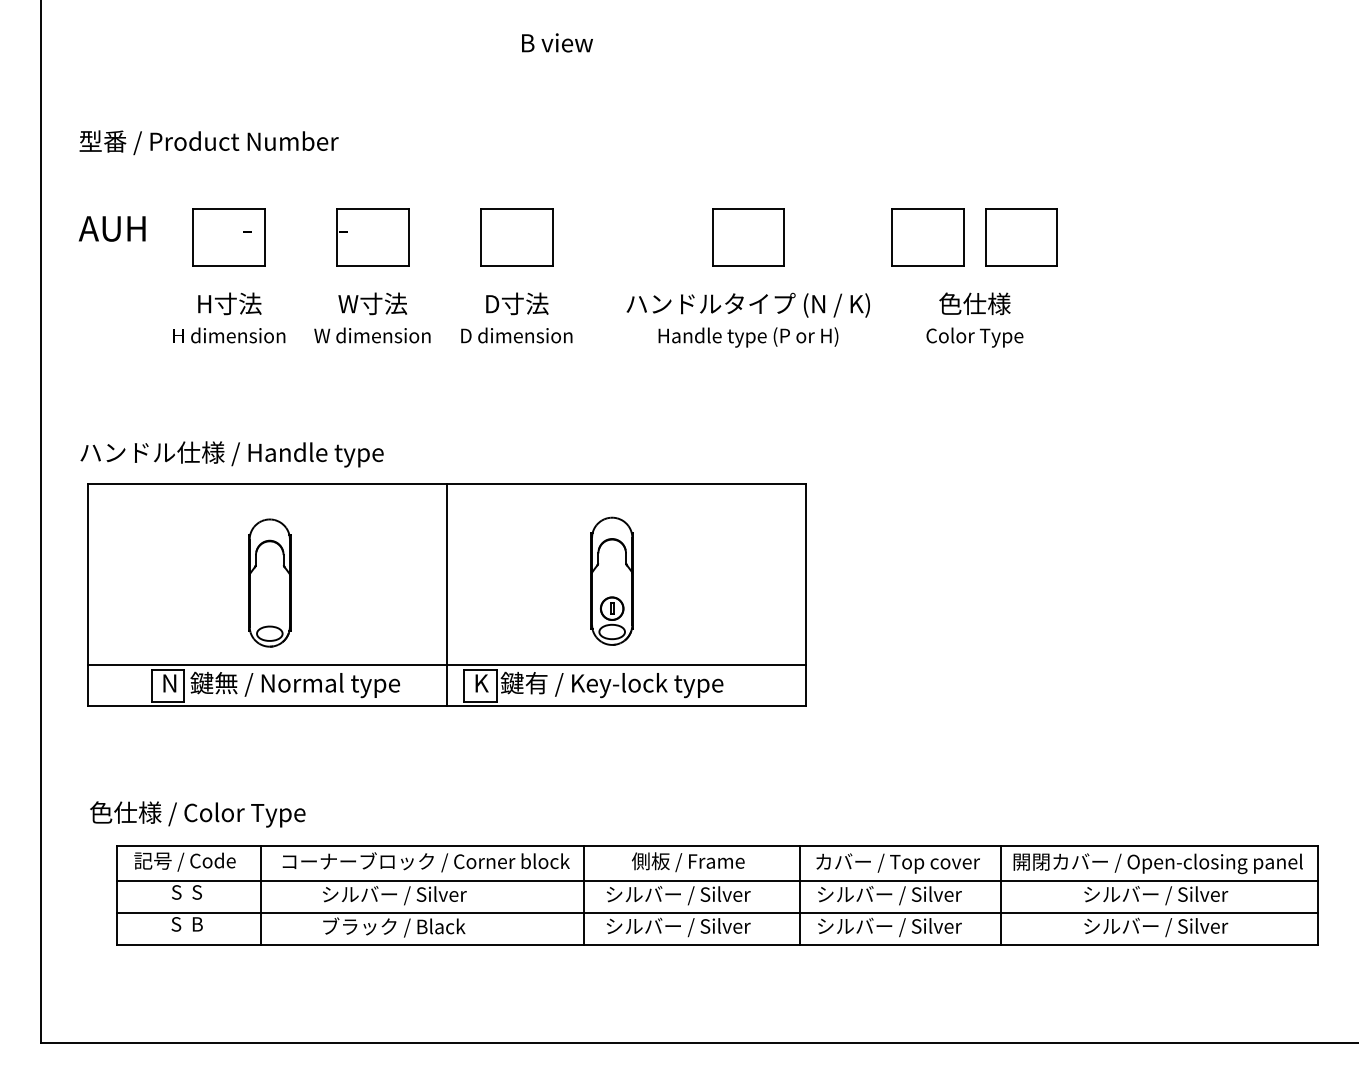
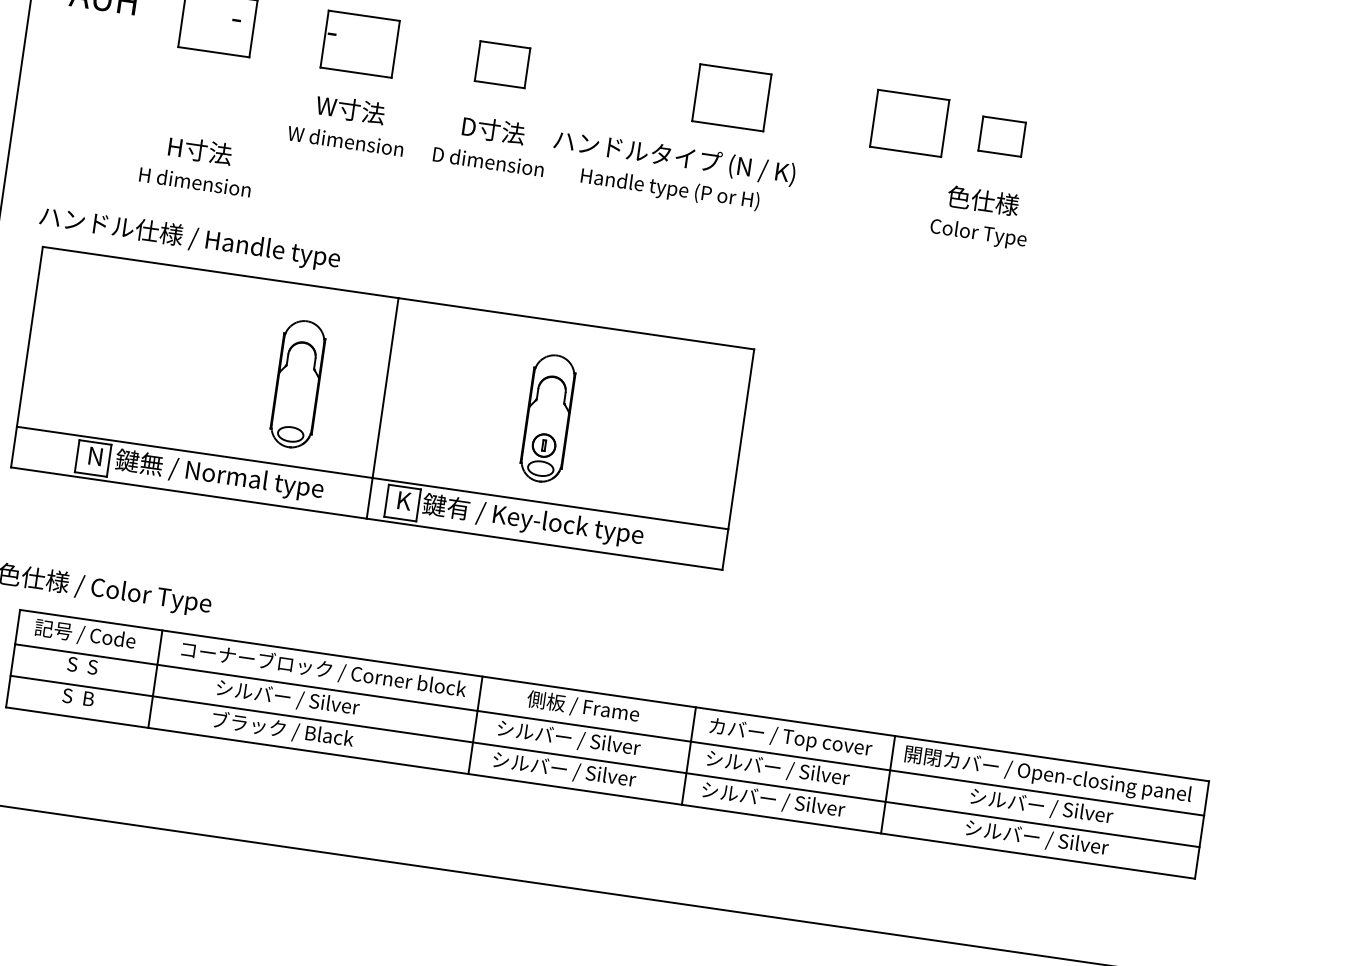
part: (516, 237) -> (502, 64), size x0.7
part: (1021, 237) -> (1002, 136), size x0.6
text: (229, 317) -> (197, 164), moved
text: (747, 319) -> (671, 171), moved
text: (974, 319) -> (980, 216), moved
part: (269, 582) -> (297, 383), moved

